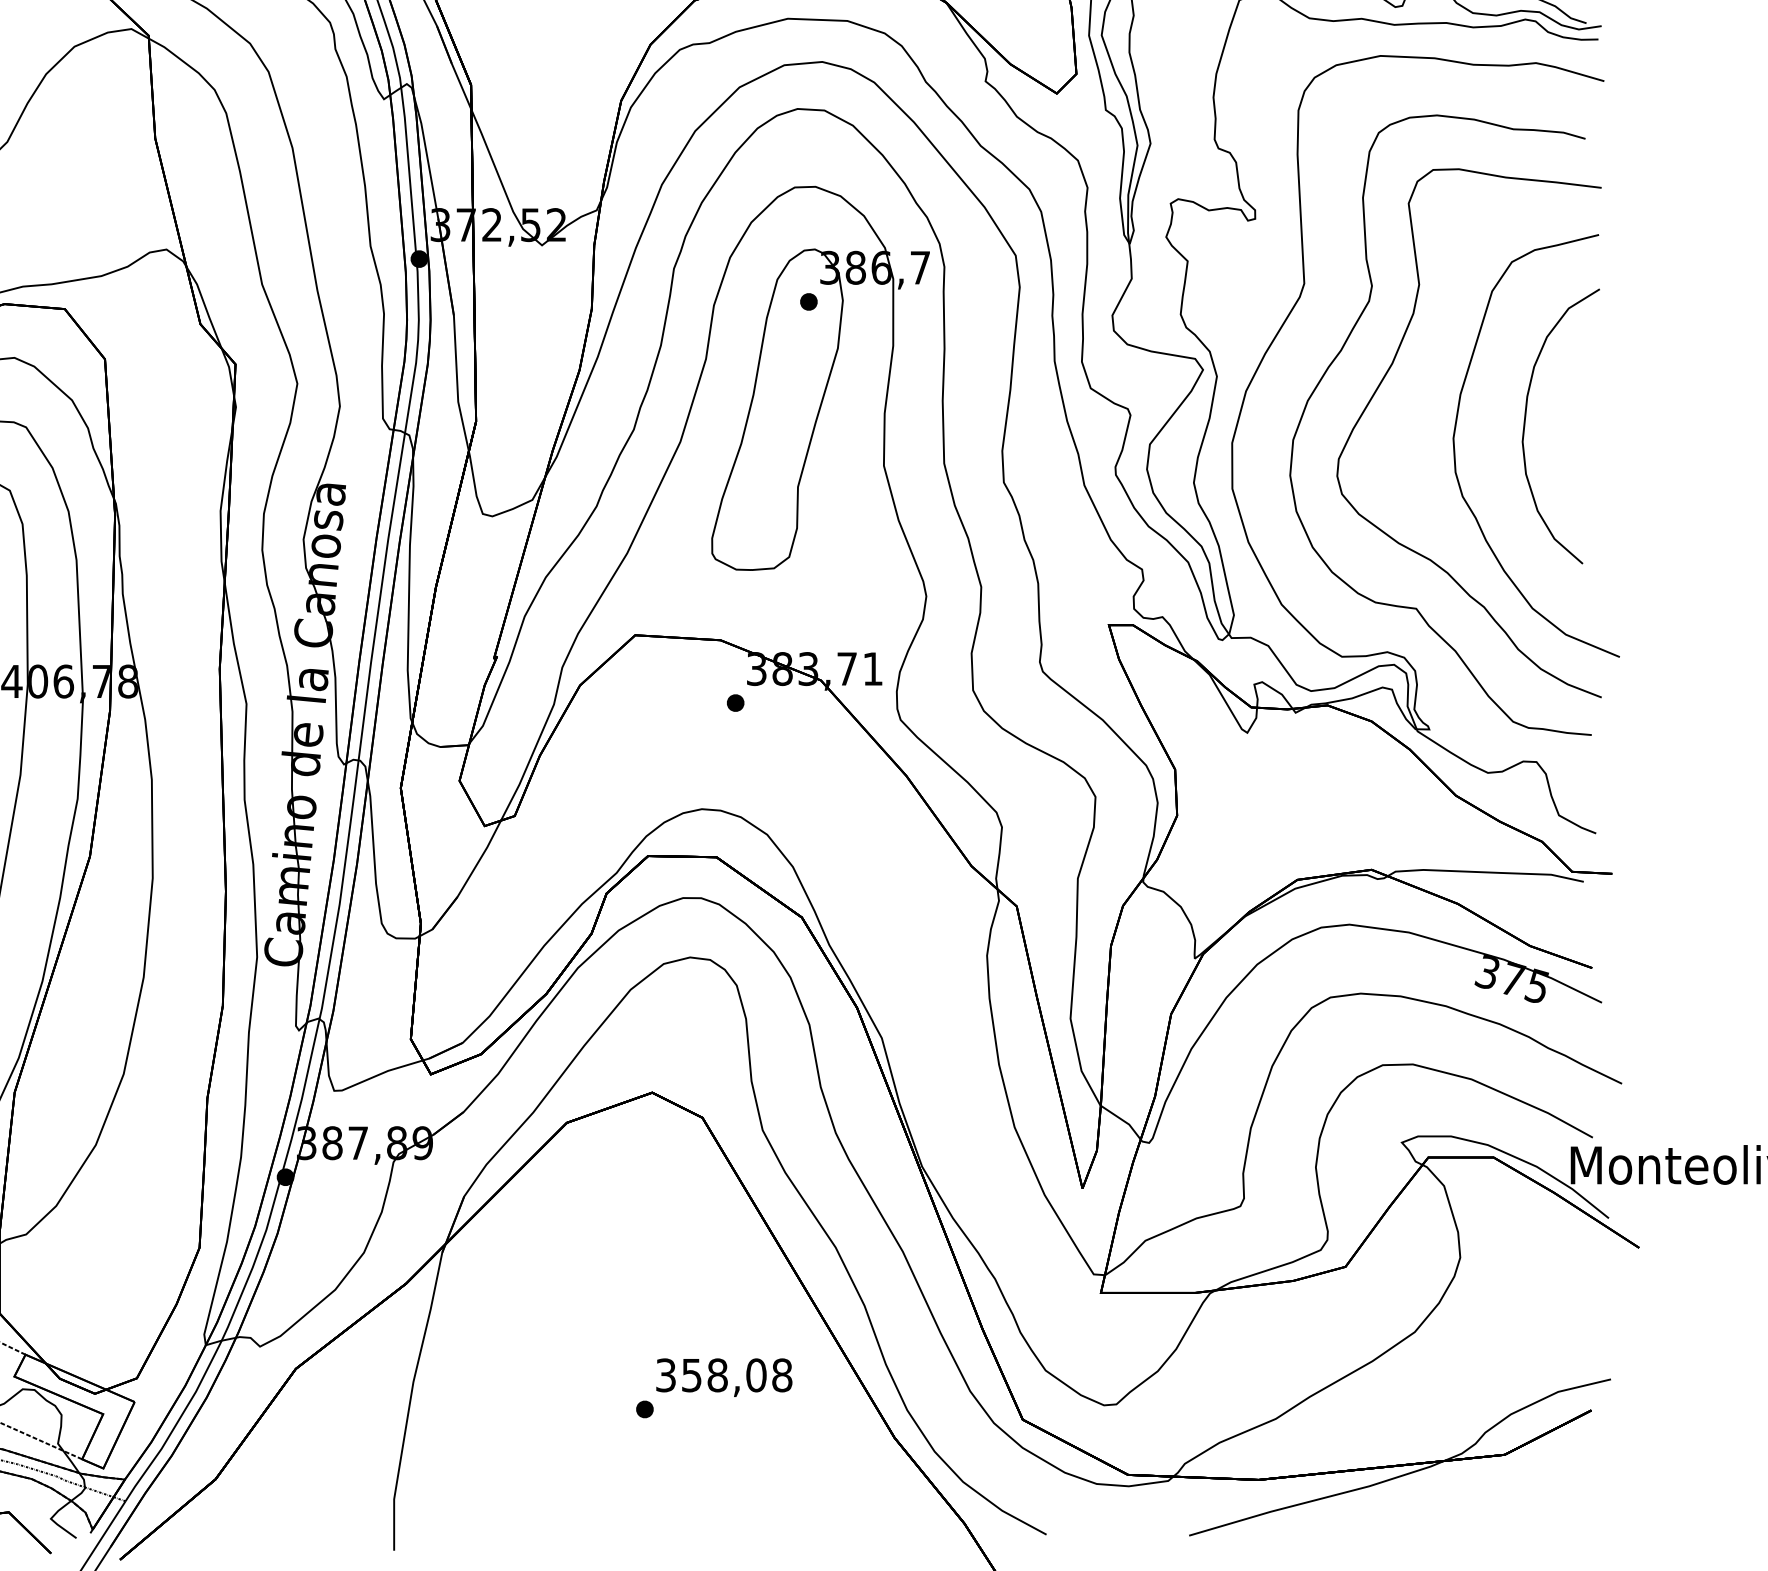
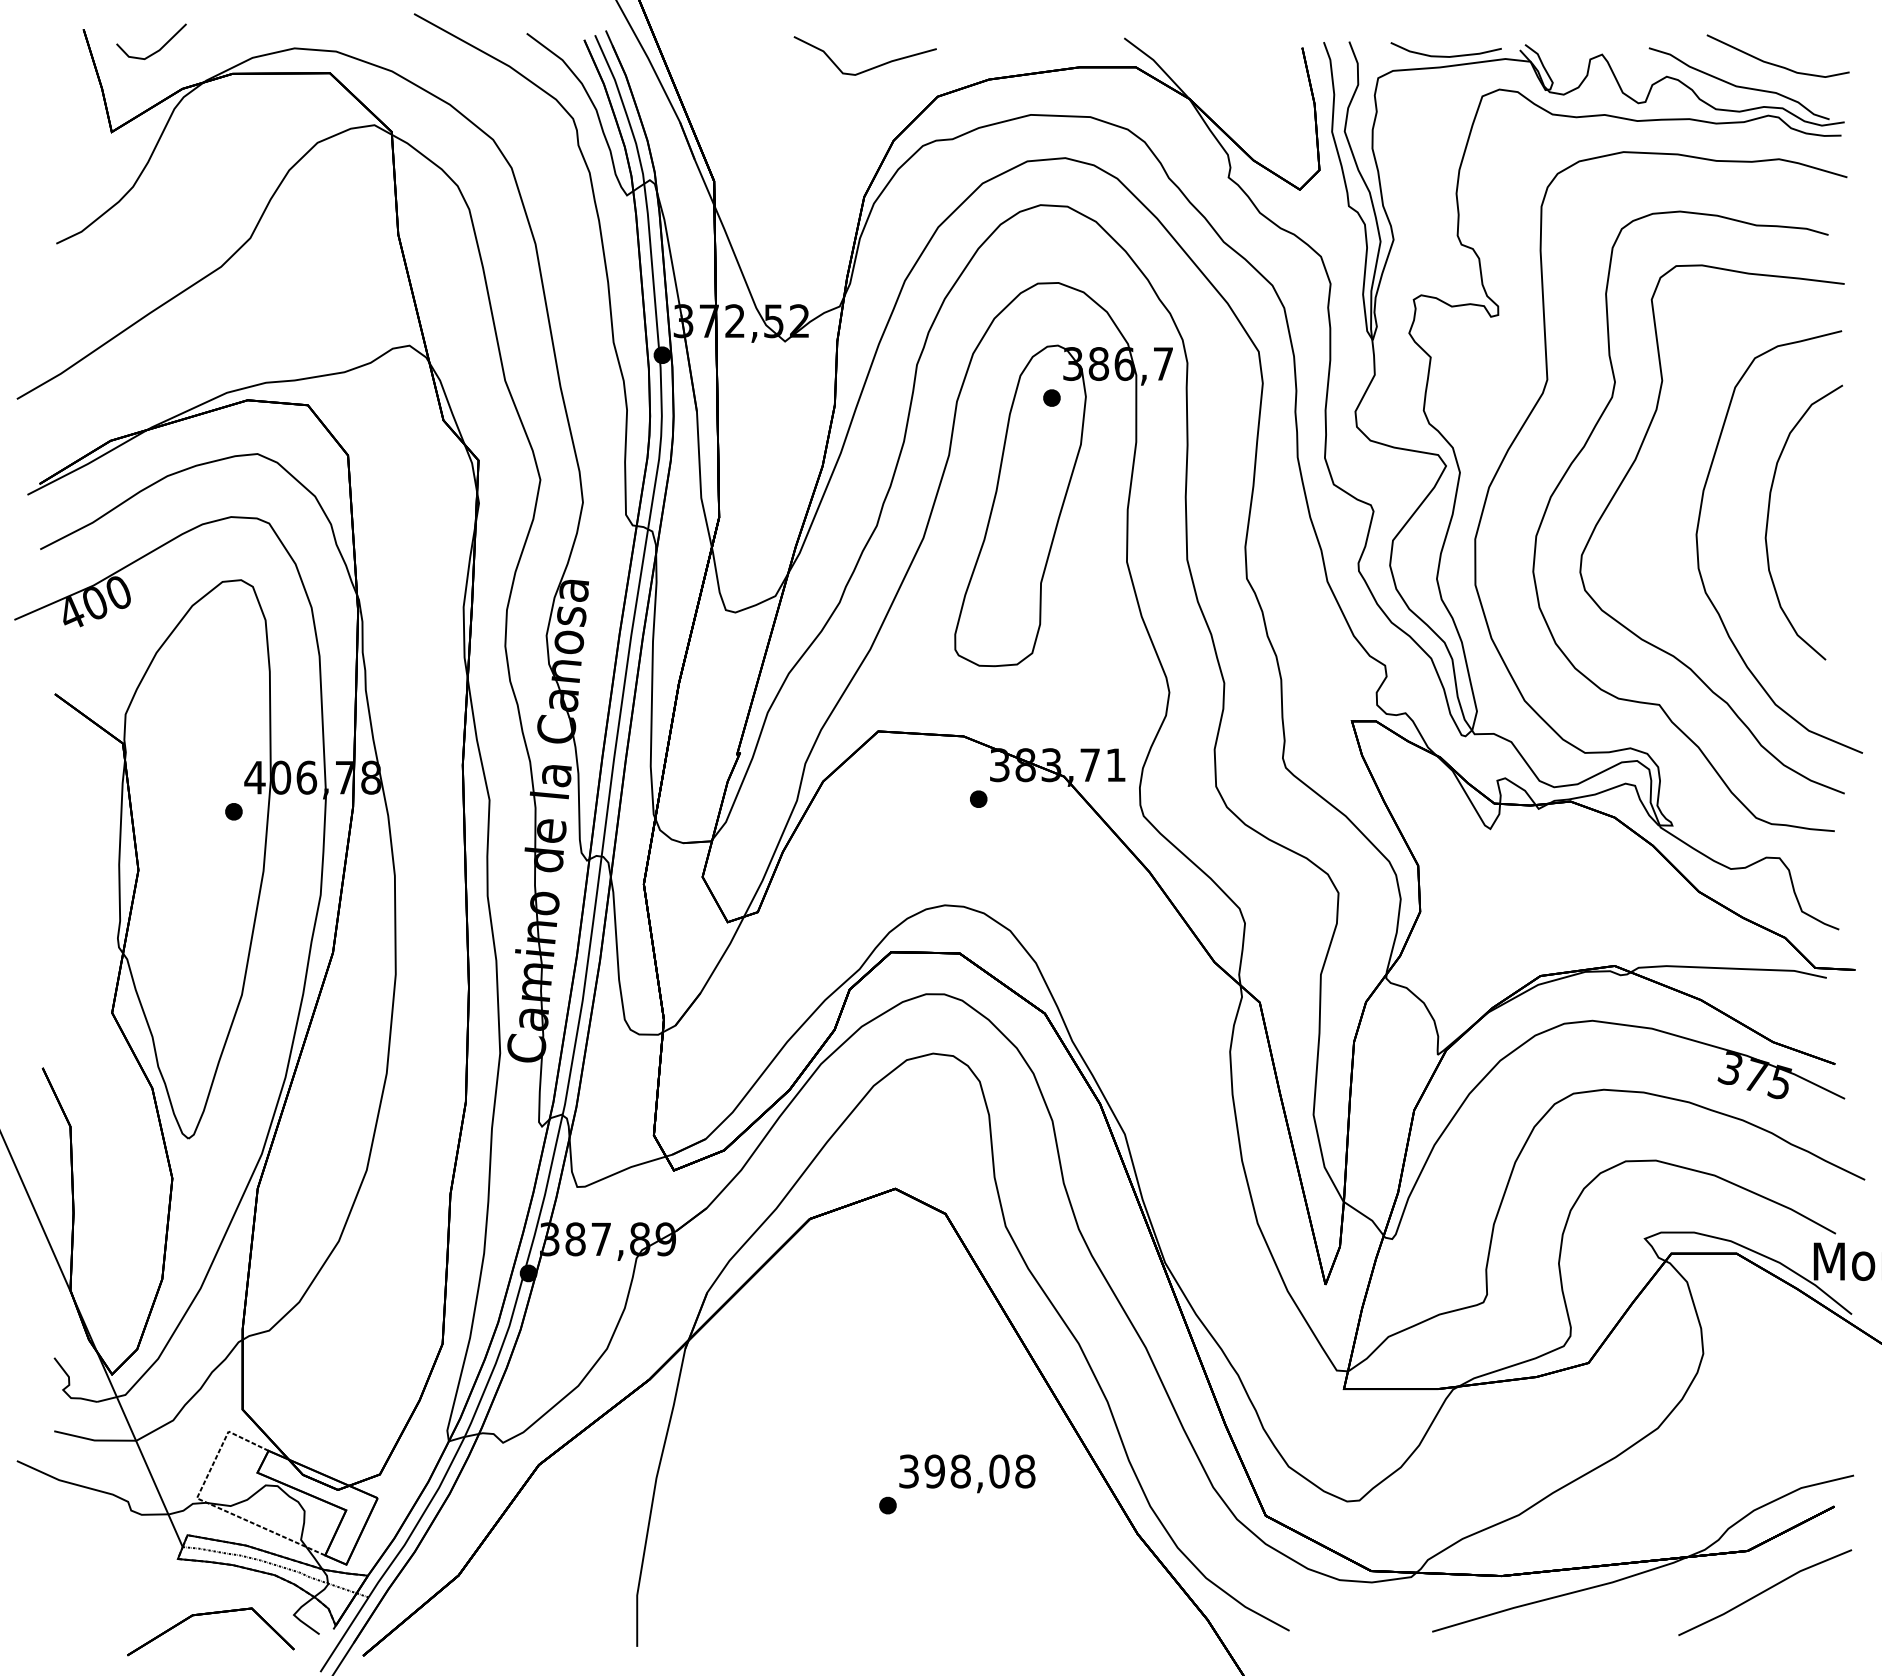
text: (691, 1375) -> (934, 1471), 358,08 -> 398,08
line: (1522, 1495) -> (1765, 1591), added

